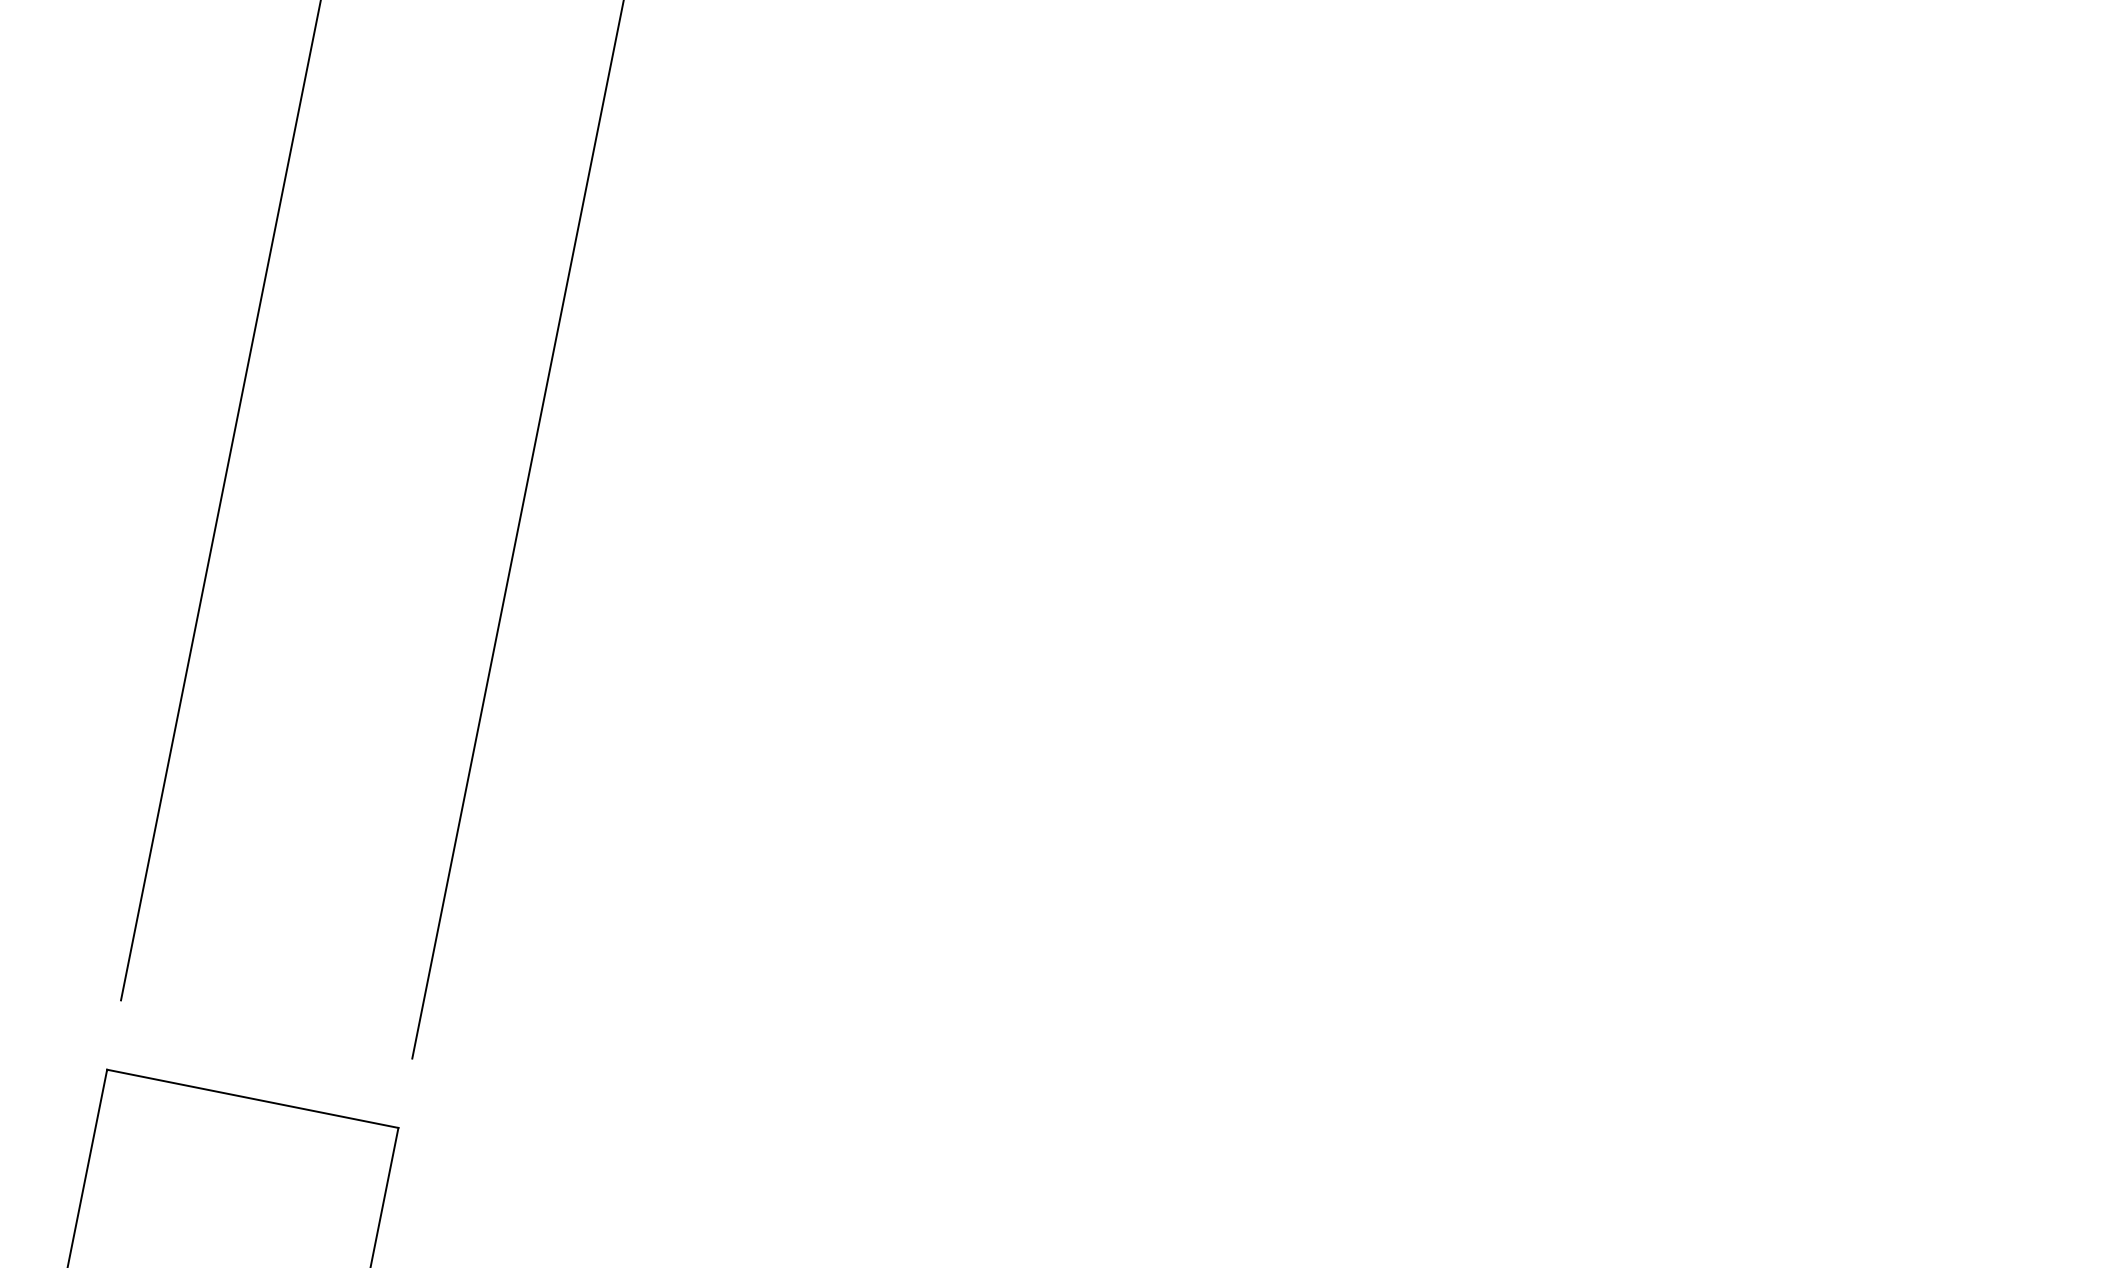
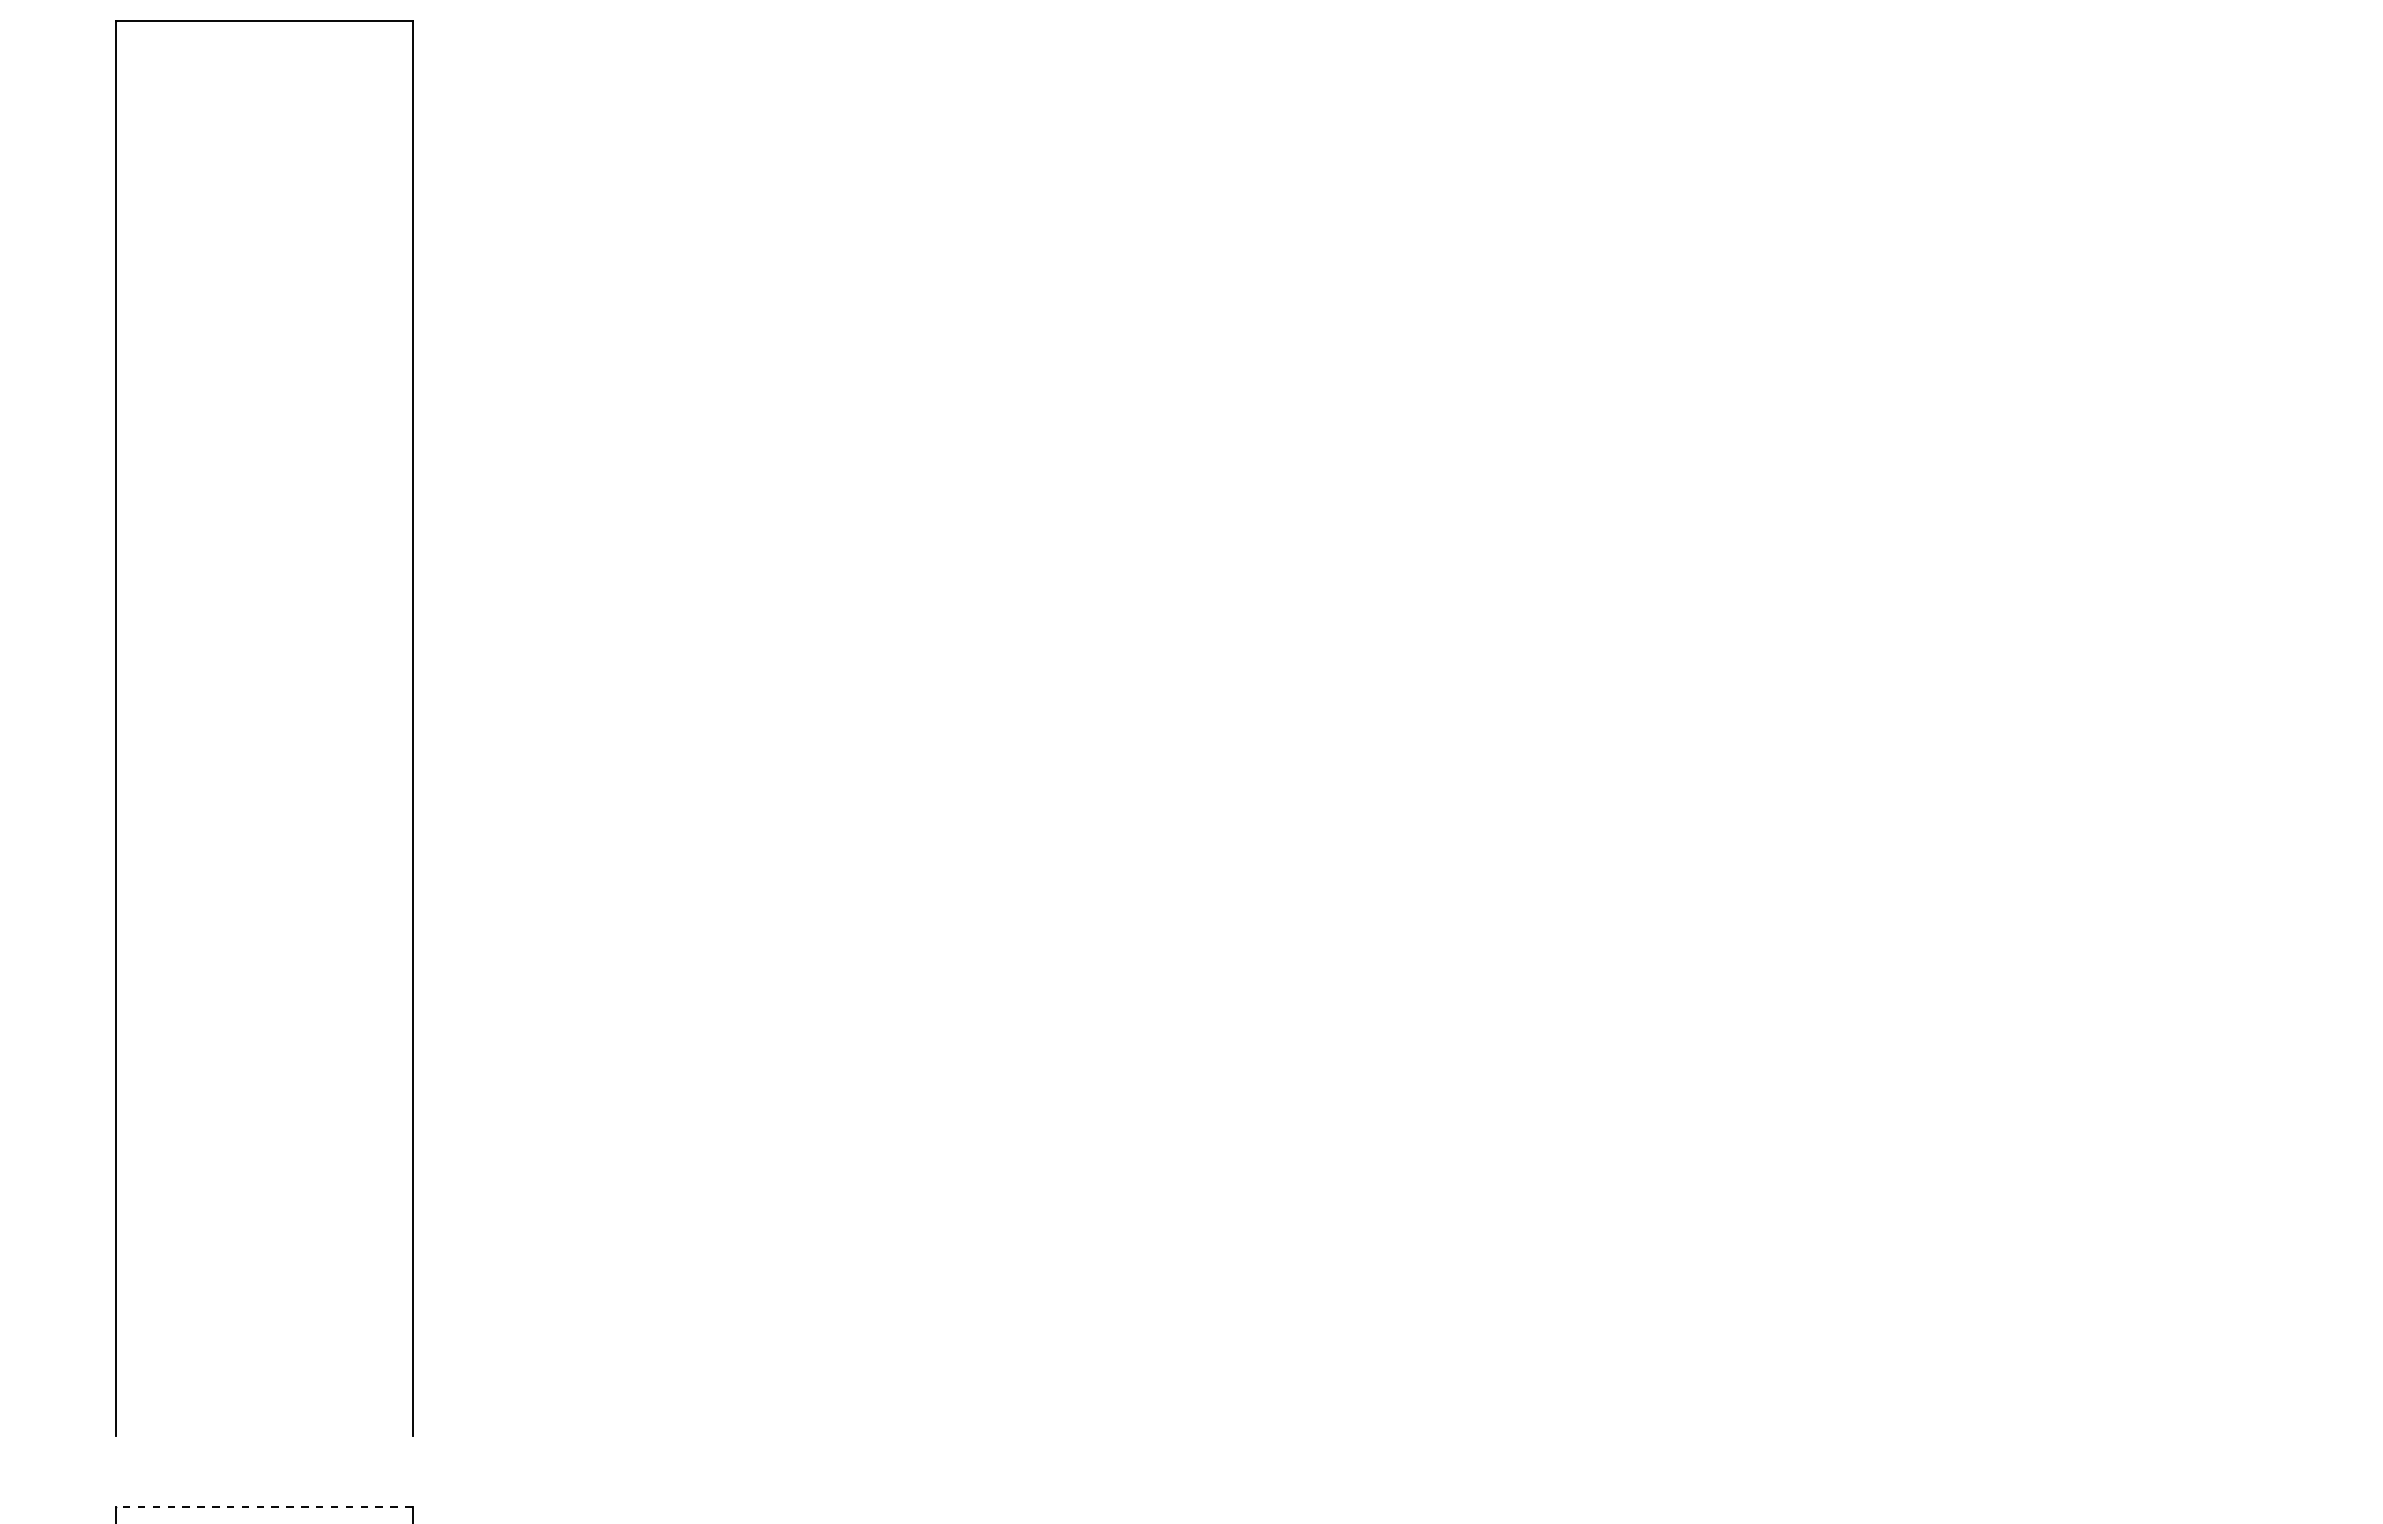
line: (253, 1098) -> (264, 1506), solid -> dashed

